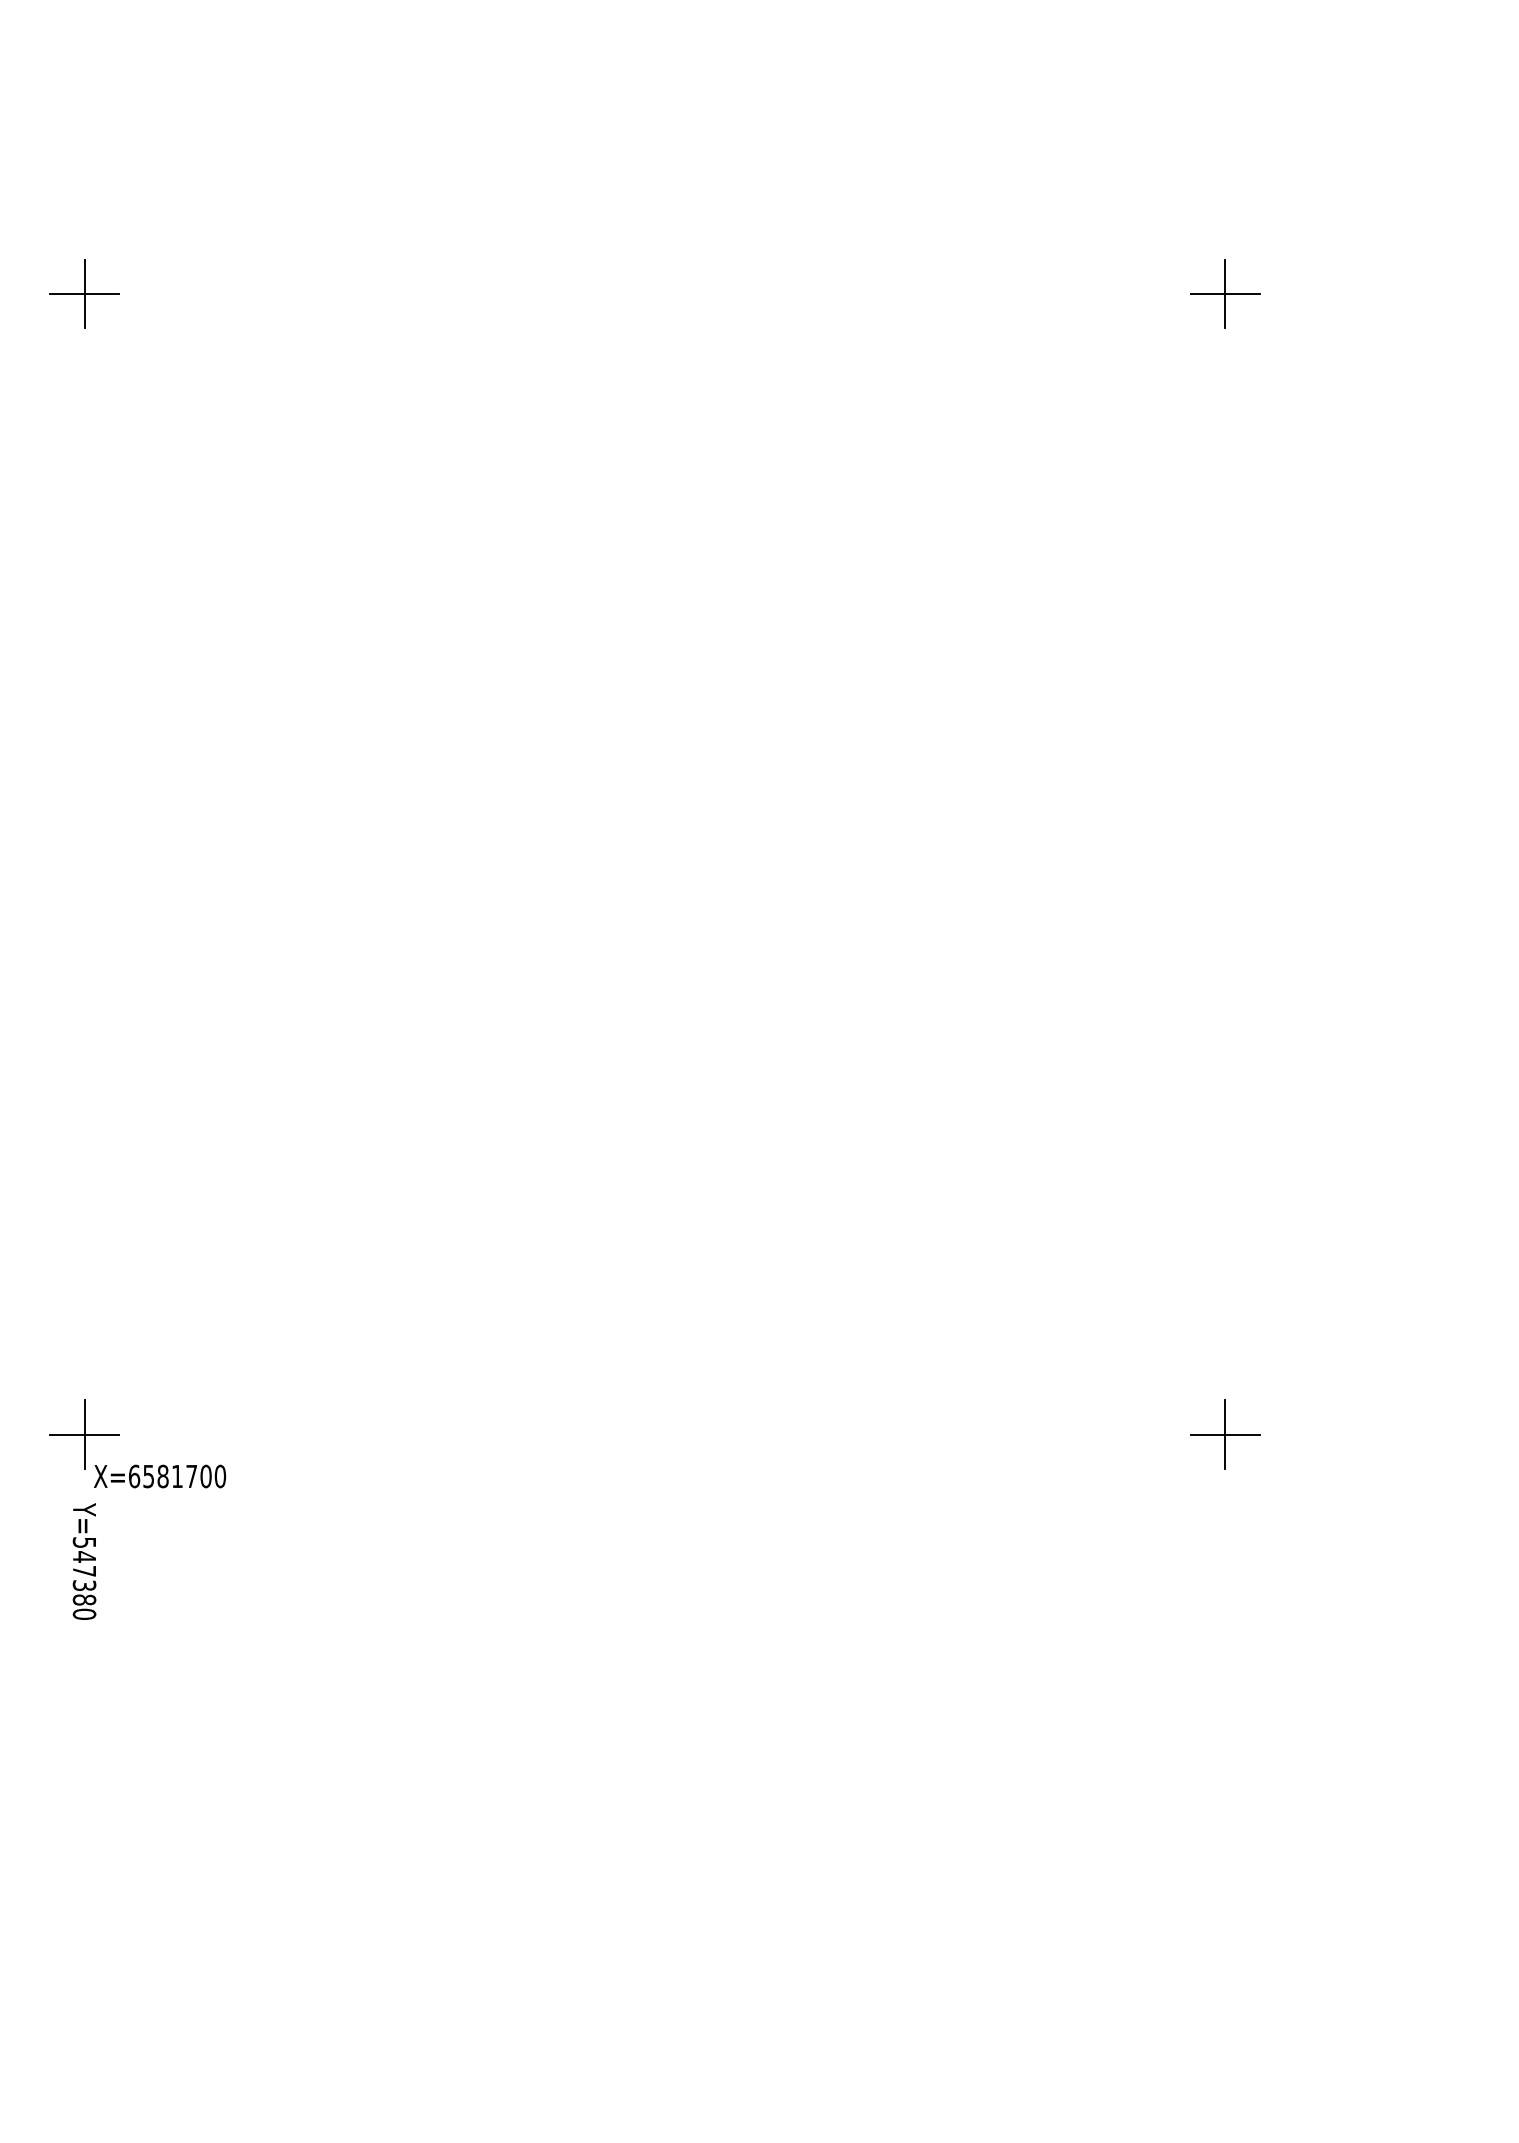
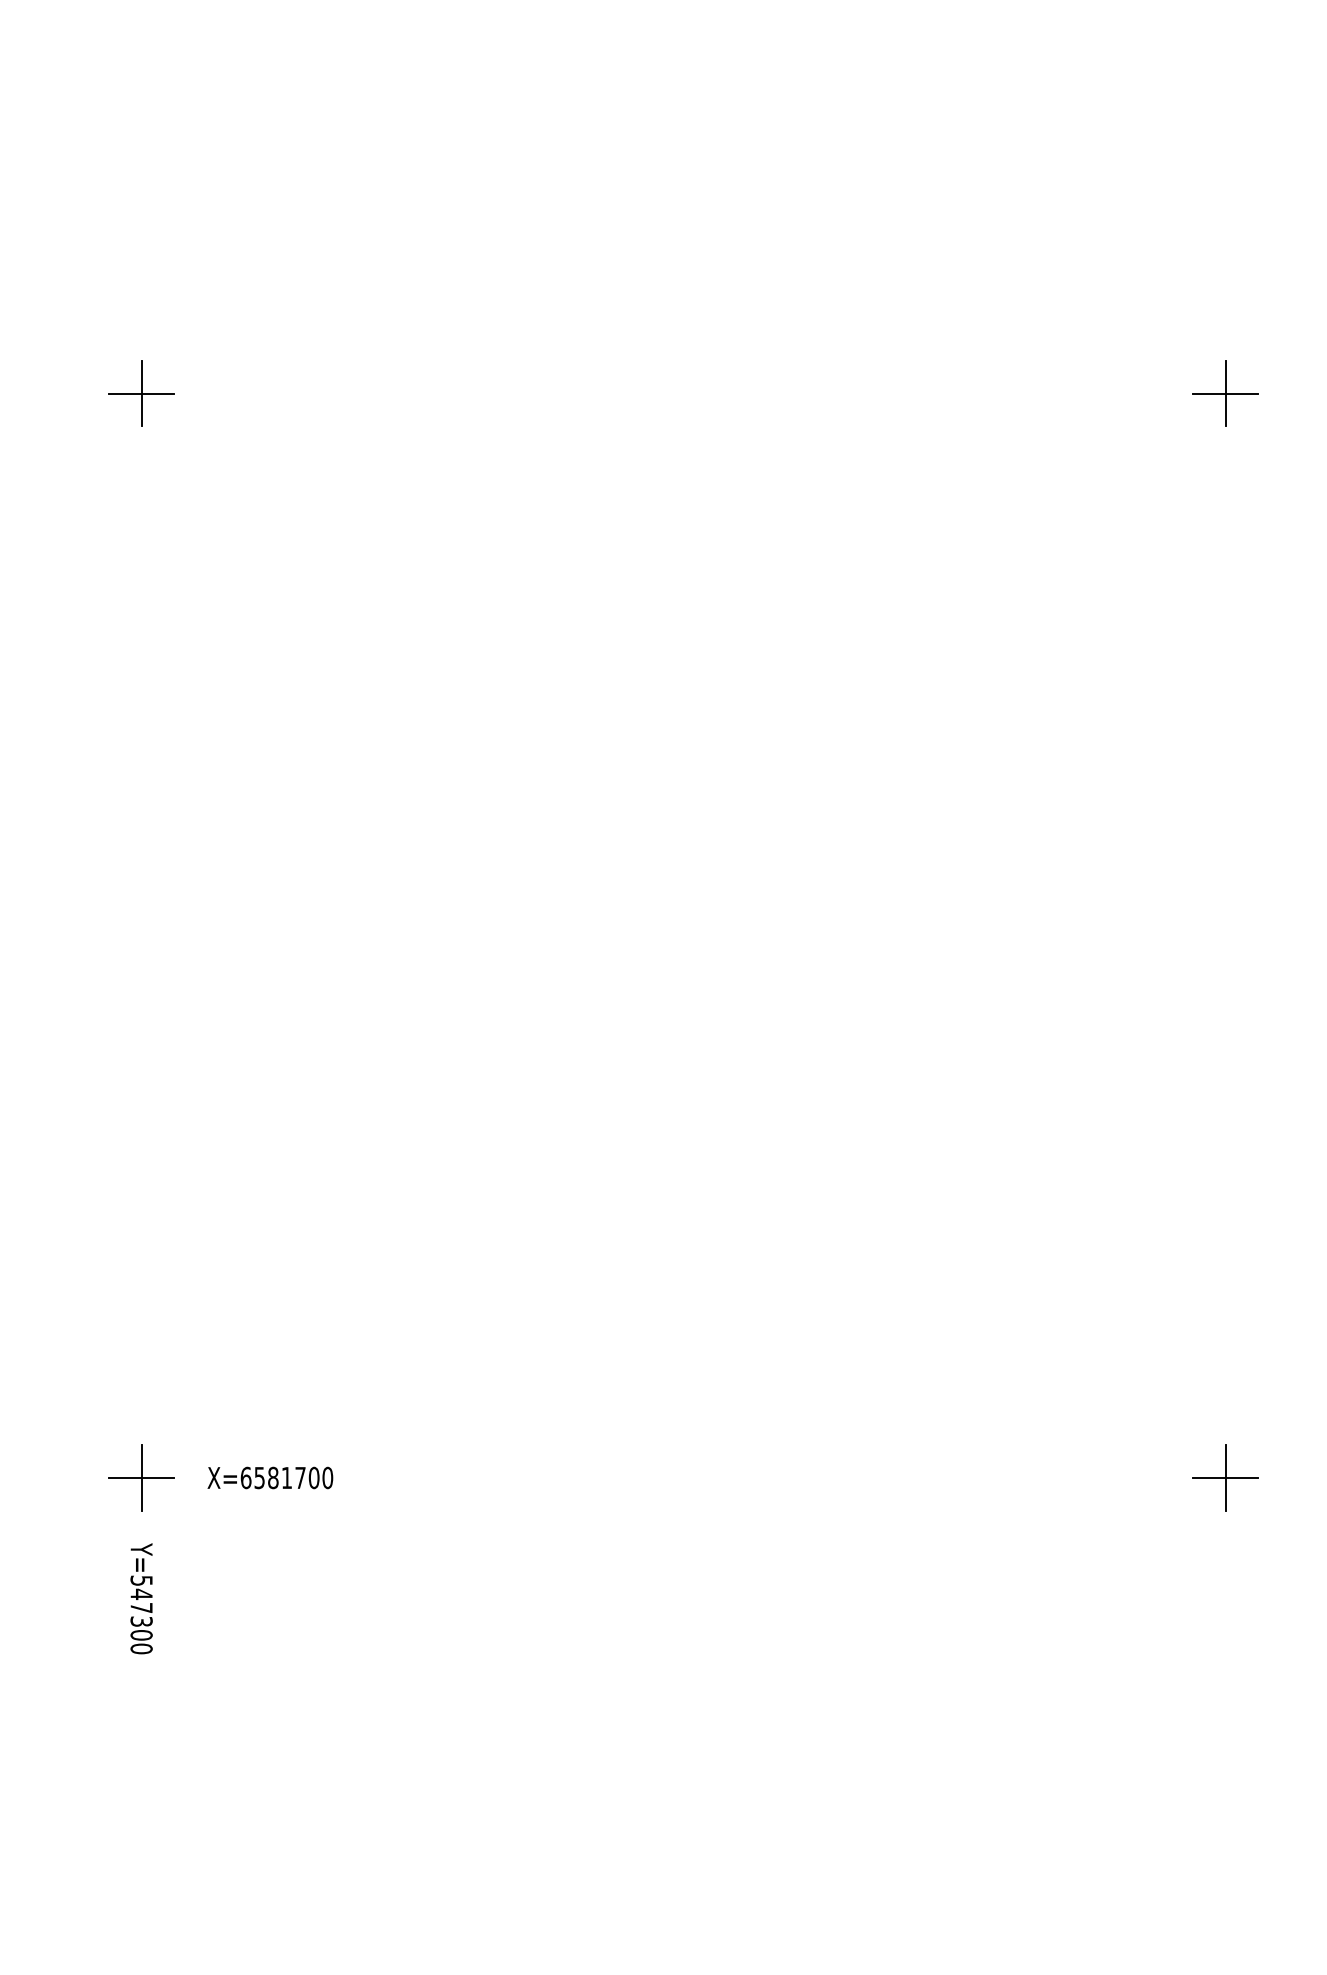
text: (160, 1476) -> (270, 1477), moved
text: (84, 1599) -> (141, 1634), Y=547380 -> Y=547300

